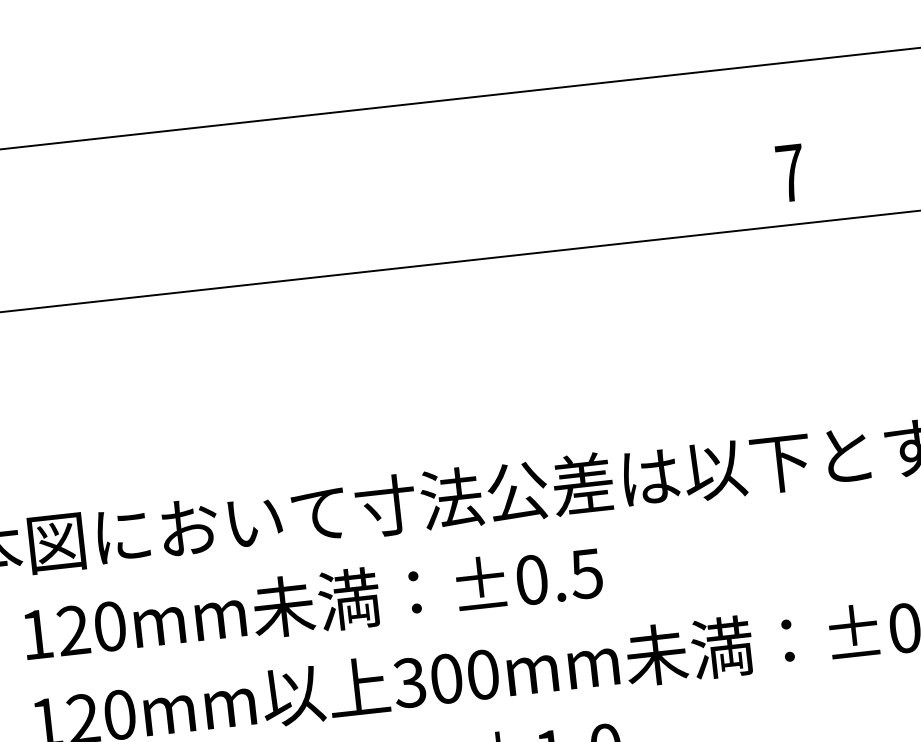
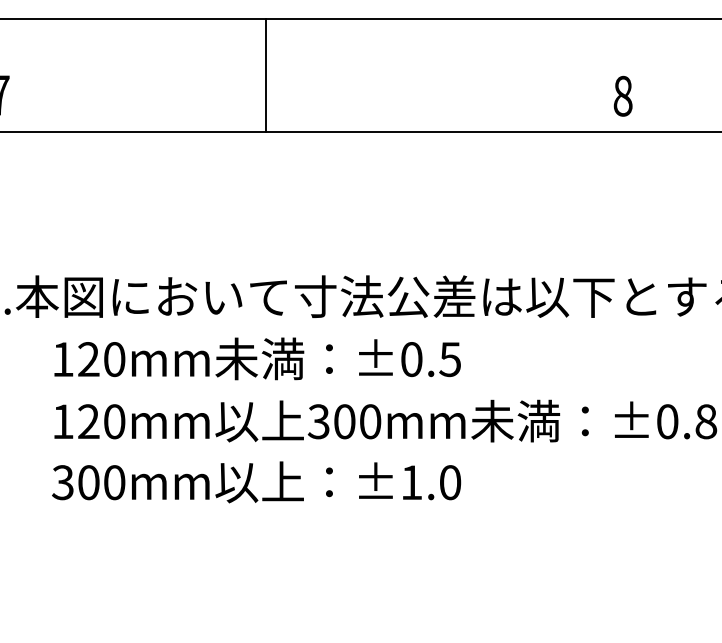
text: (789, 172) -> (622, 95), 7 -> 8
line: (279, 199) -> (265, 75), added

